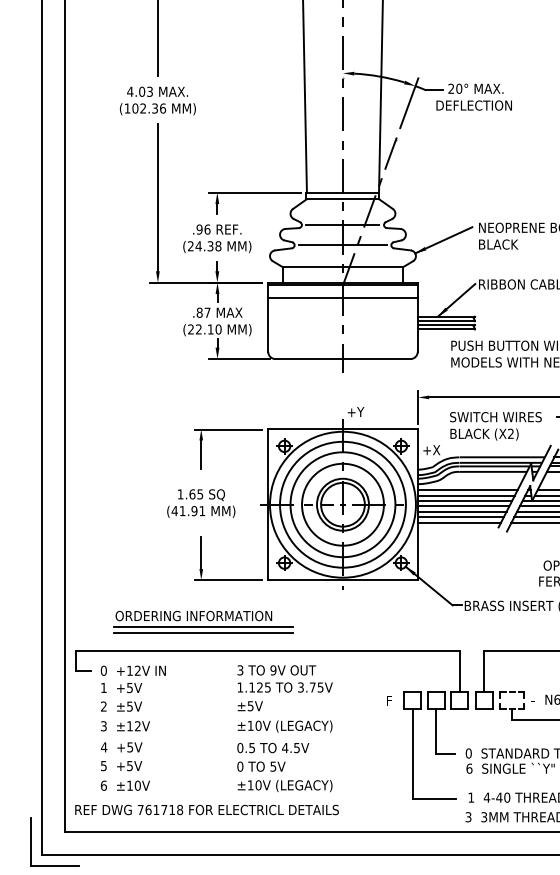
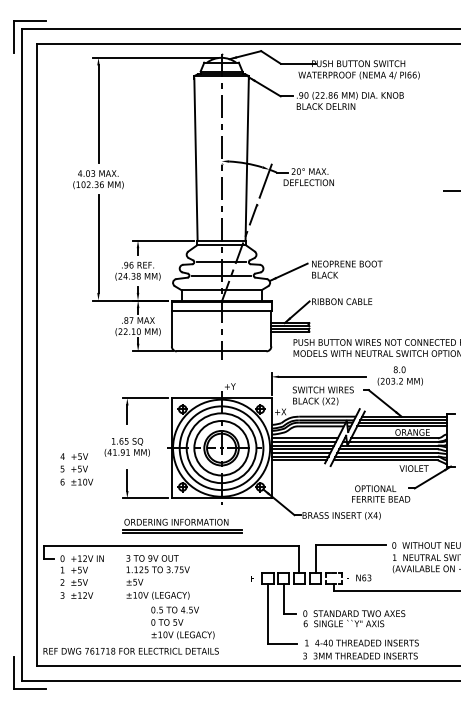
part: (203, 620) -> (182, 525), moved
text: (284, 699) -> (157, 577), moved
text: (124, 766) -> (76, 469), moved

